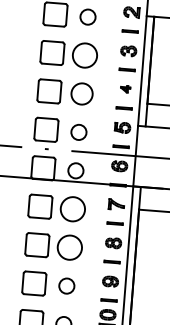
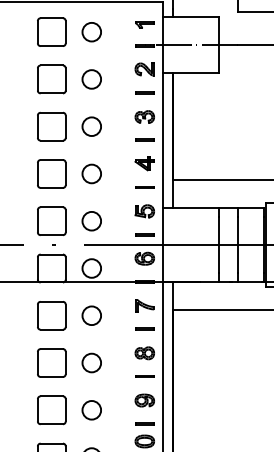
circle: (84, 55) -> (91, 126), size x0.62
part: (125, 88) -> (144, 163), size x1.67
circle: (81, 93) -> (91, 173), size x0.71
circle: (72, 209) -> (91, 315), size x0.62
circle: (69, 247) -> (91, 362), size x0.62

